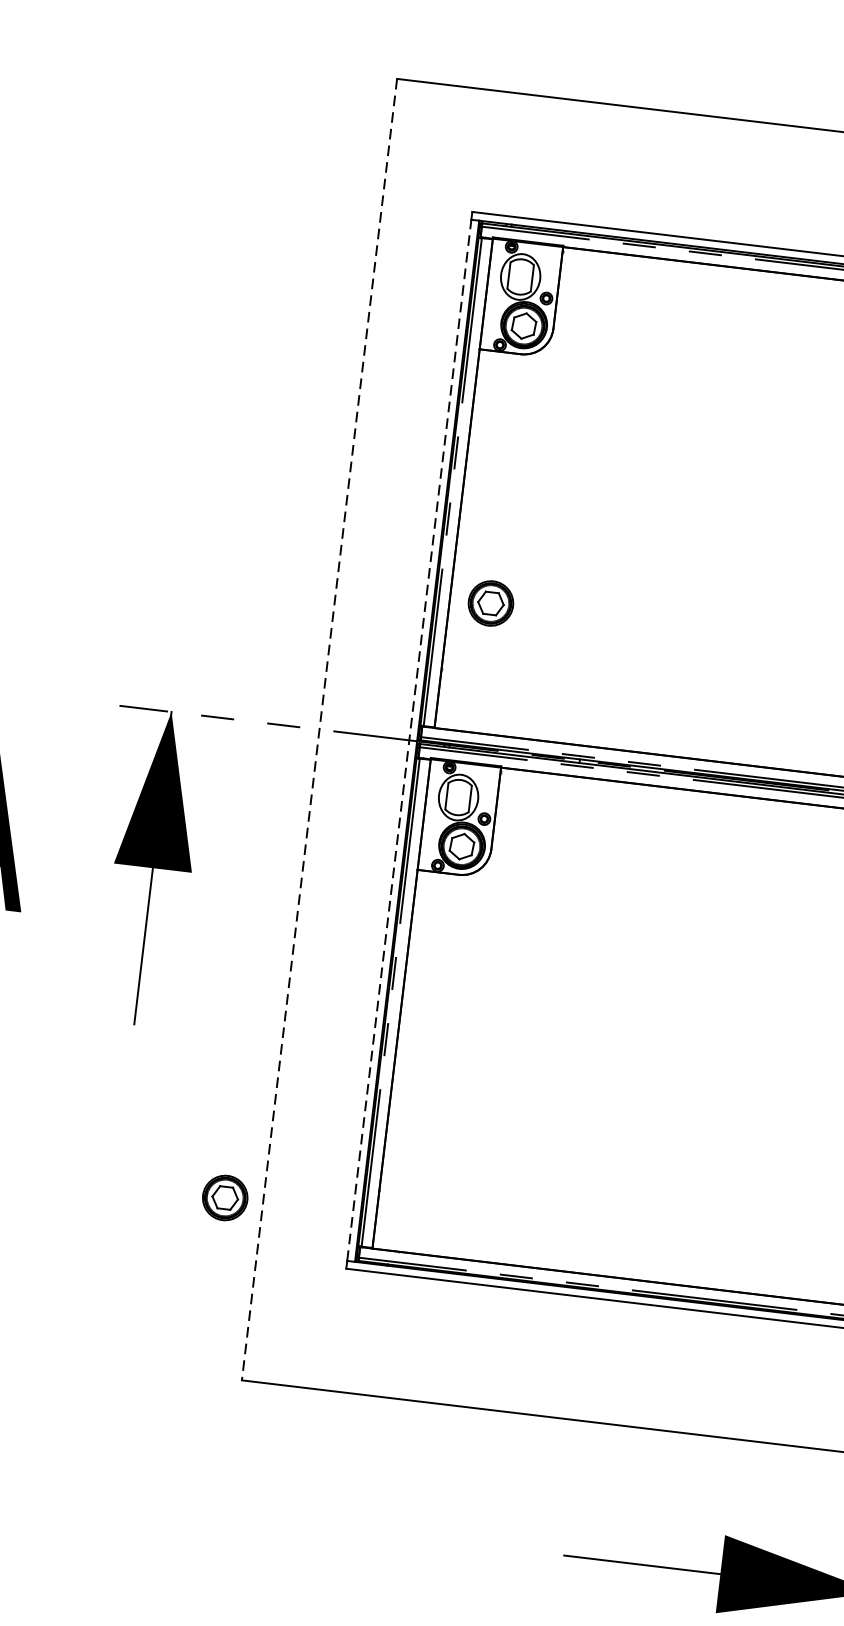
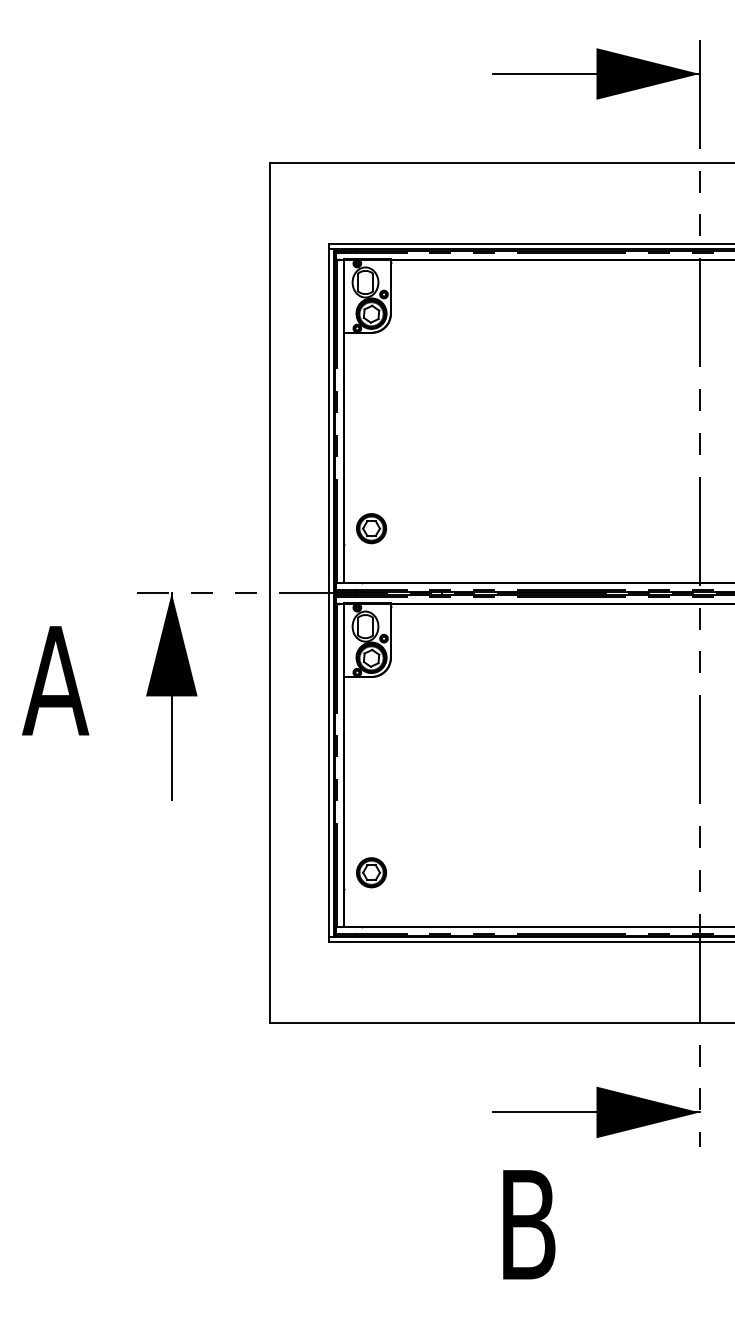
part: (490, 603) -> (371, 528), moved
line: (319, 730) -> (269, 593), dashed -> solid
line: (408, 739) -> (328, 592), dashed -> solid
part: (225, 1197) -> (371, 872), moved

